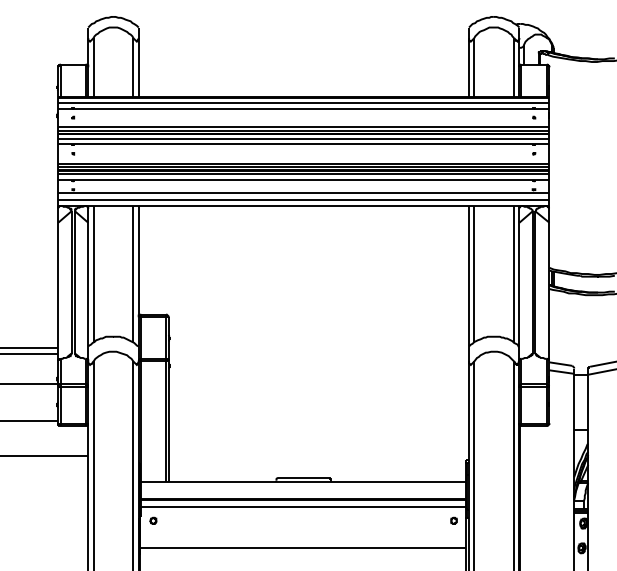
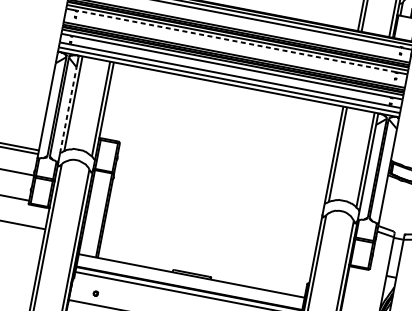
line: (302, 144) -> (235, 41), solid -> dashed
line: (88, 284) -> (68, 110), solid -> dashed
part: (153, 520) -> (95, 293), moved

